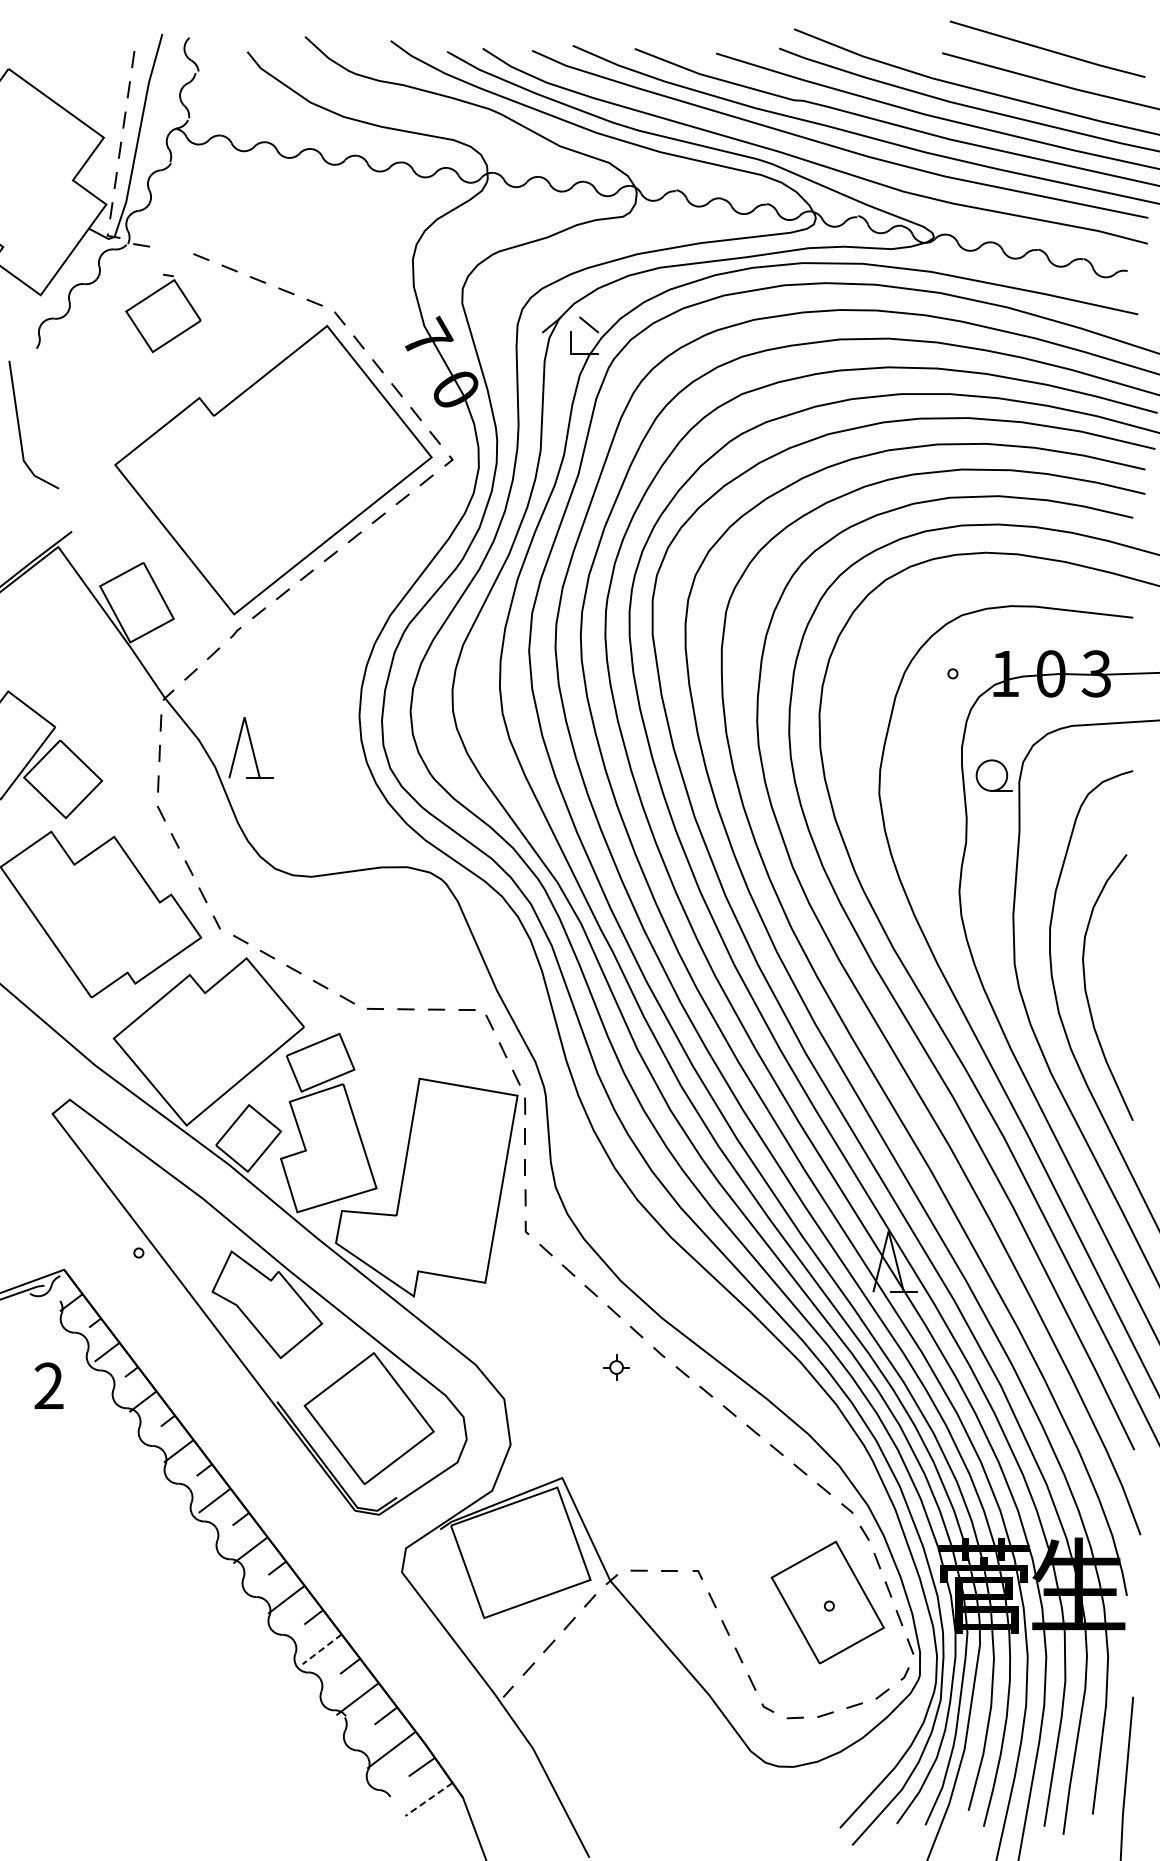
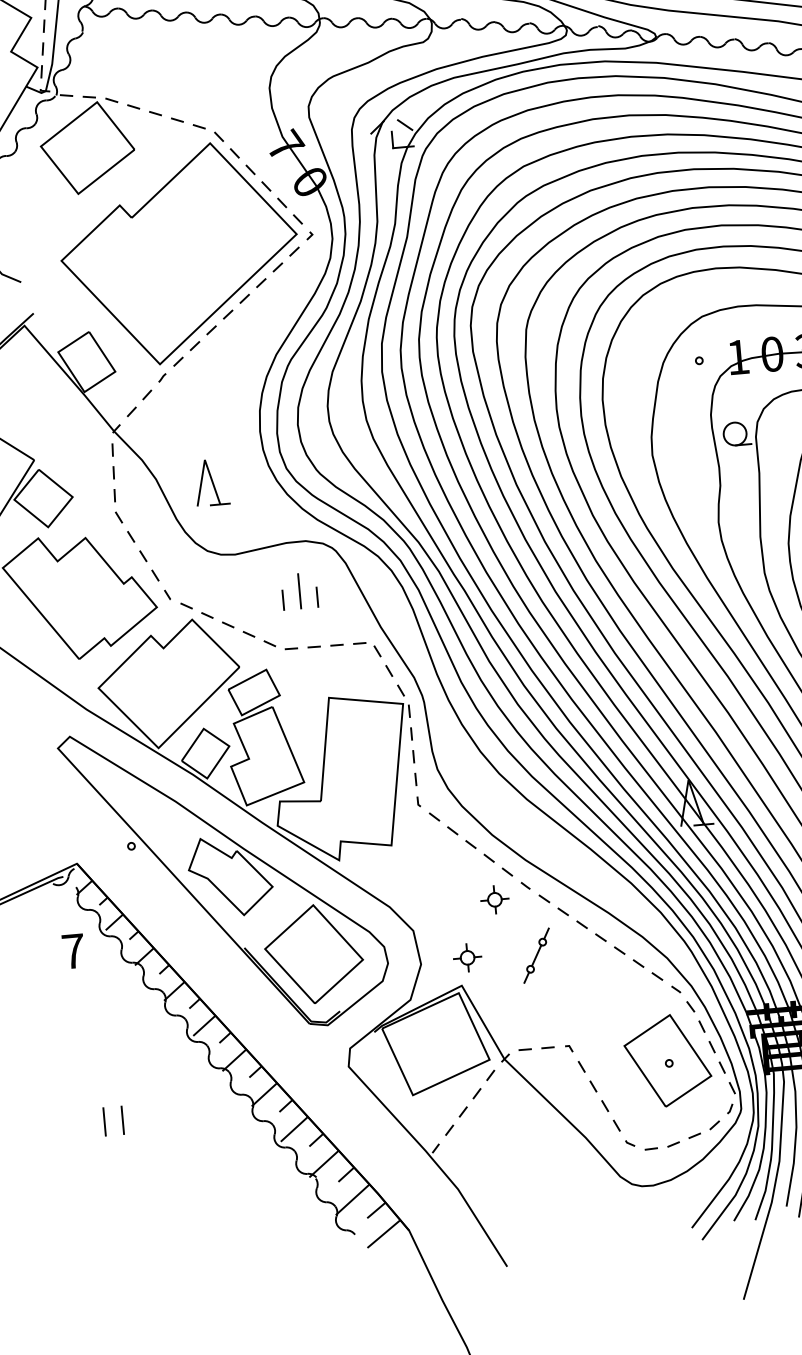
part: (163, 313) -> (87, 144), size x1.67
part: (250, 747) -> (211, 482), moved
line: (393, 933) -> (299, 591), added
line: (370, 943) -> (283, 600), added
line: (415, 943) -> (316, 597), added
part: (616, 1367) -> (494, 899), size x1.43
text: (48, 1385) -> (72, 950), 2 -> 7
part: (573, 1441) -> (467, 957), added
part: (665, 1446) -> (536, 955), added
line: (70, 1616) -> (104, 1121), added
line: (94, 1616) -> (122, 1119), added
line: (322, 1649) -> (294, 1129), dashed -> solid
line: (429, 1799) -> (384, 1234), dashed -> solid

